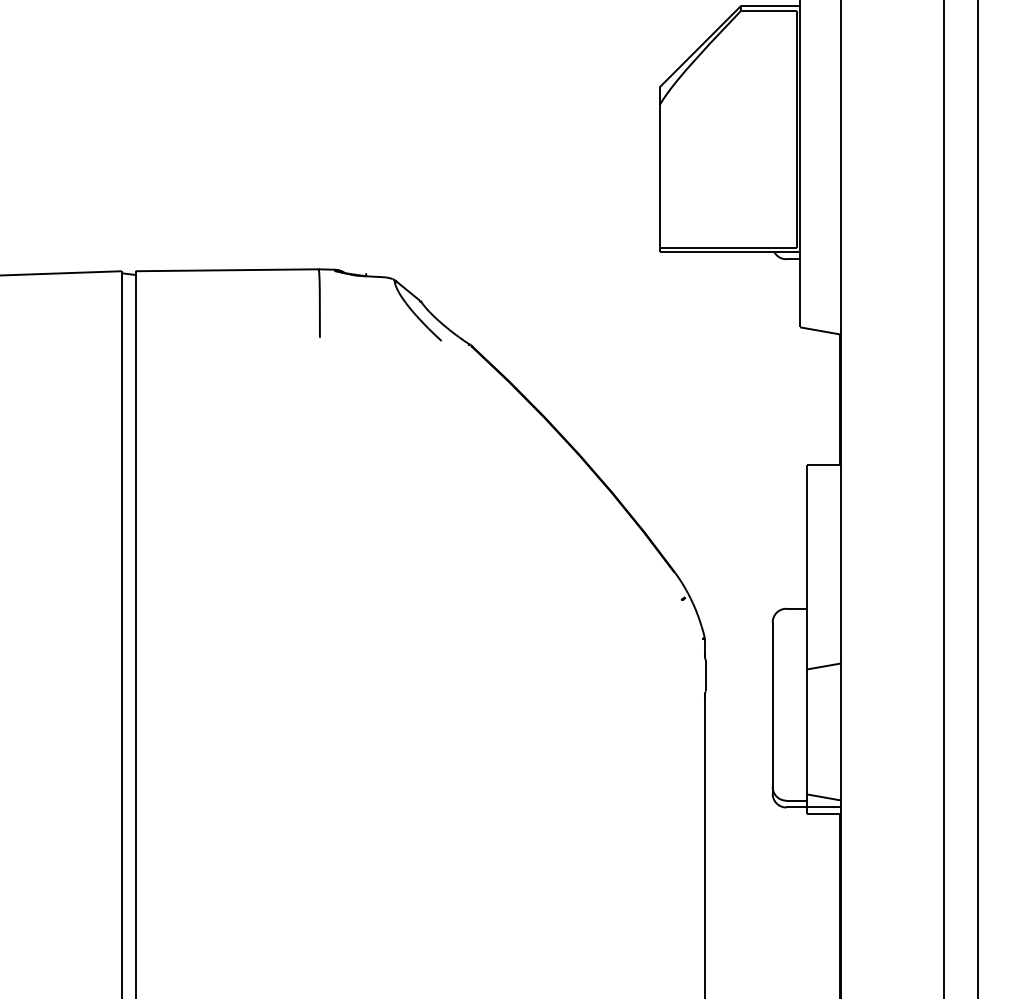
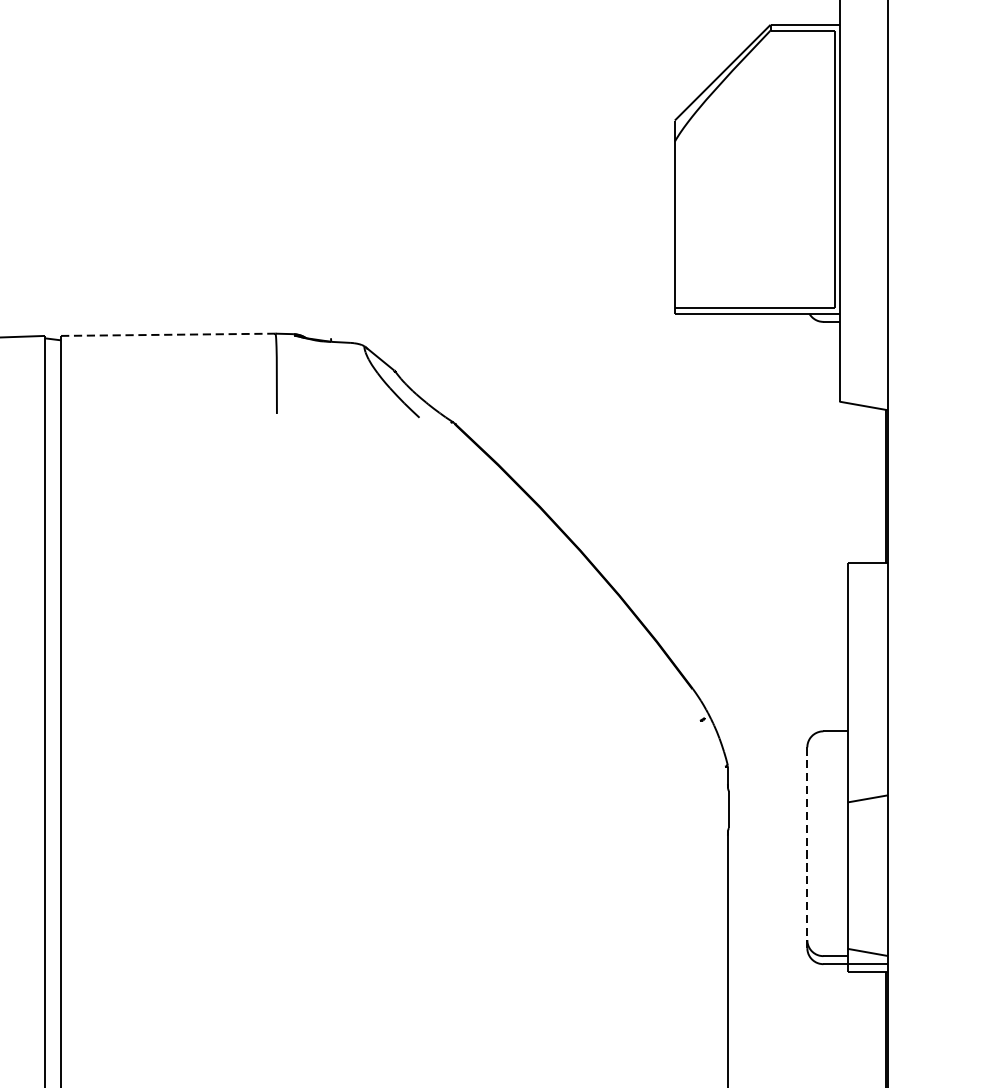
line: (227, 270) -> (168, 335), solid -> dashed
line: (772, 705) -> (807, 844), solid -> dashed

